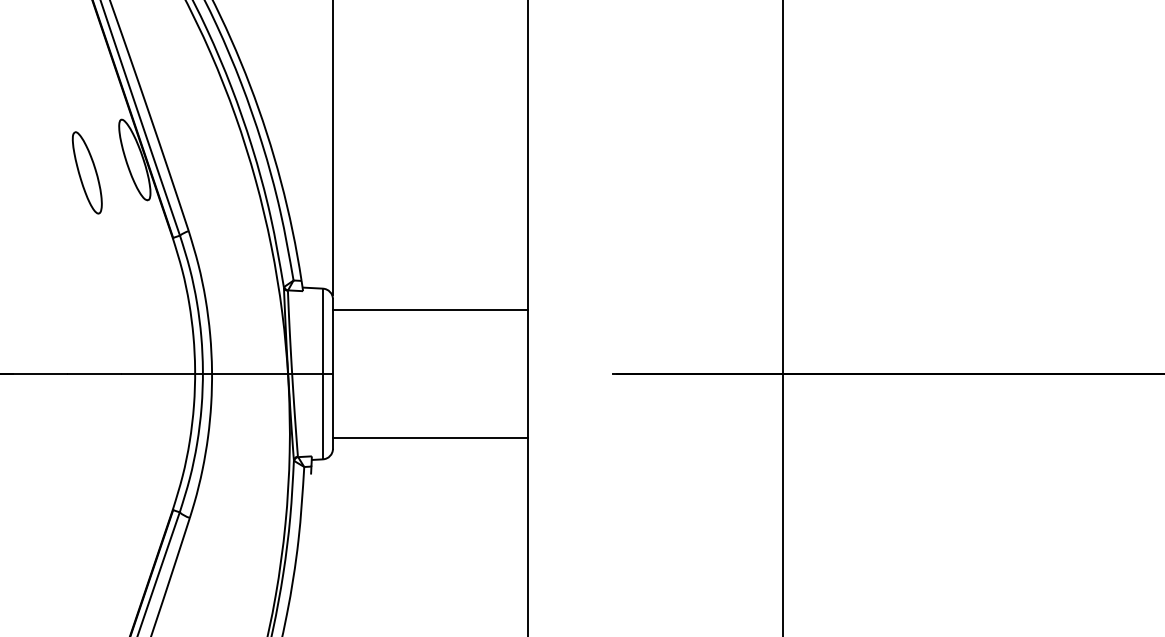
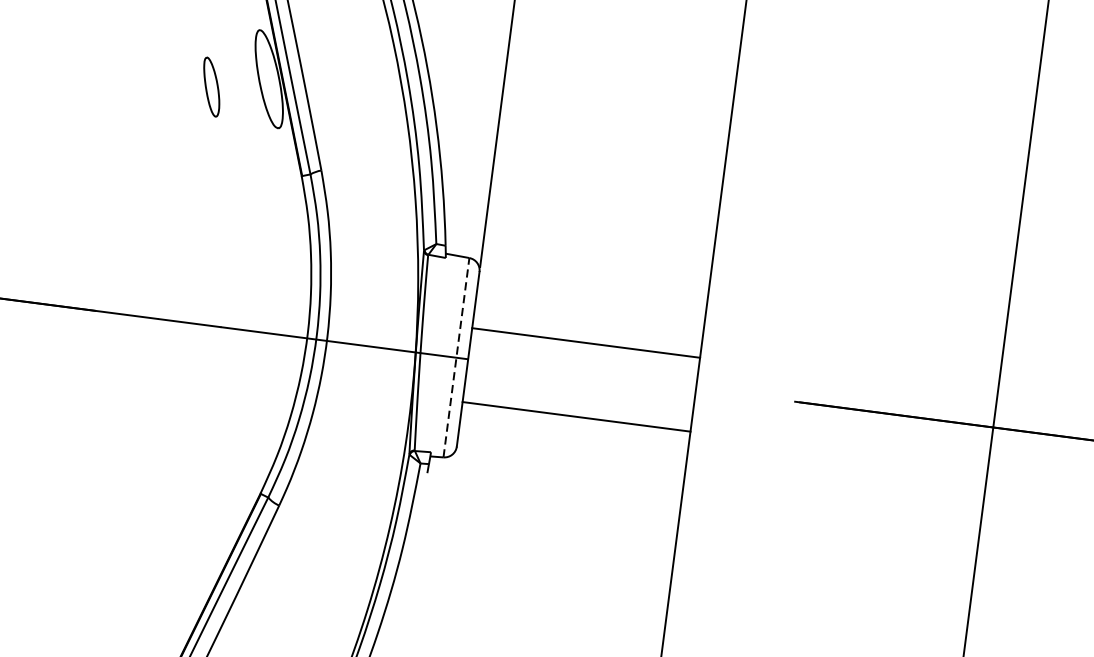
part: (86, 172) -> (210, 86), size x0.6
line: (430, 310) -> (586, 343), moved
line: (322, 373) -> (456, 357), solid -> dashed
line: (430, 437) -> (576, 416), moved

